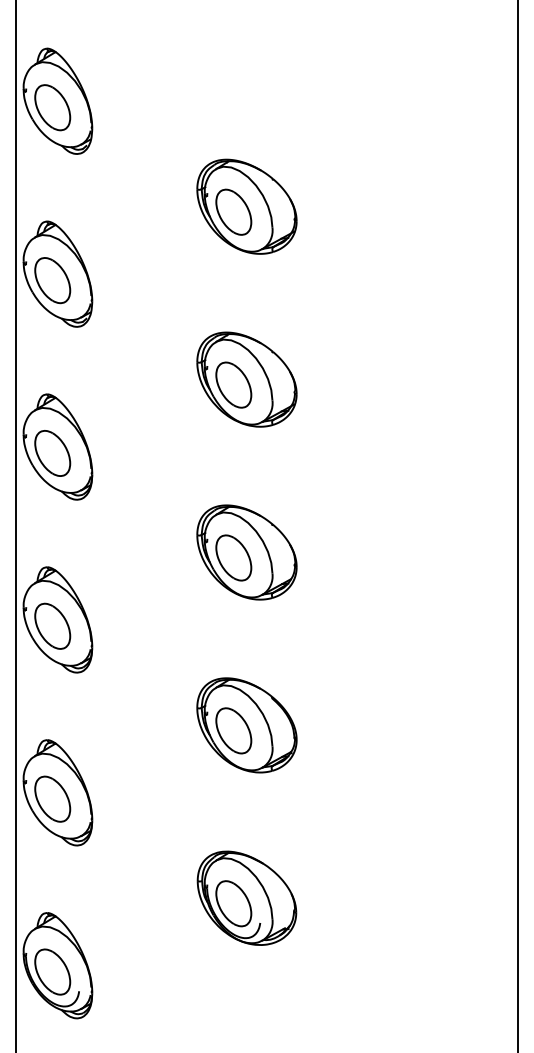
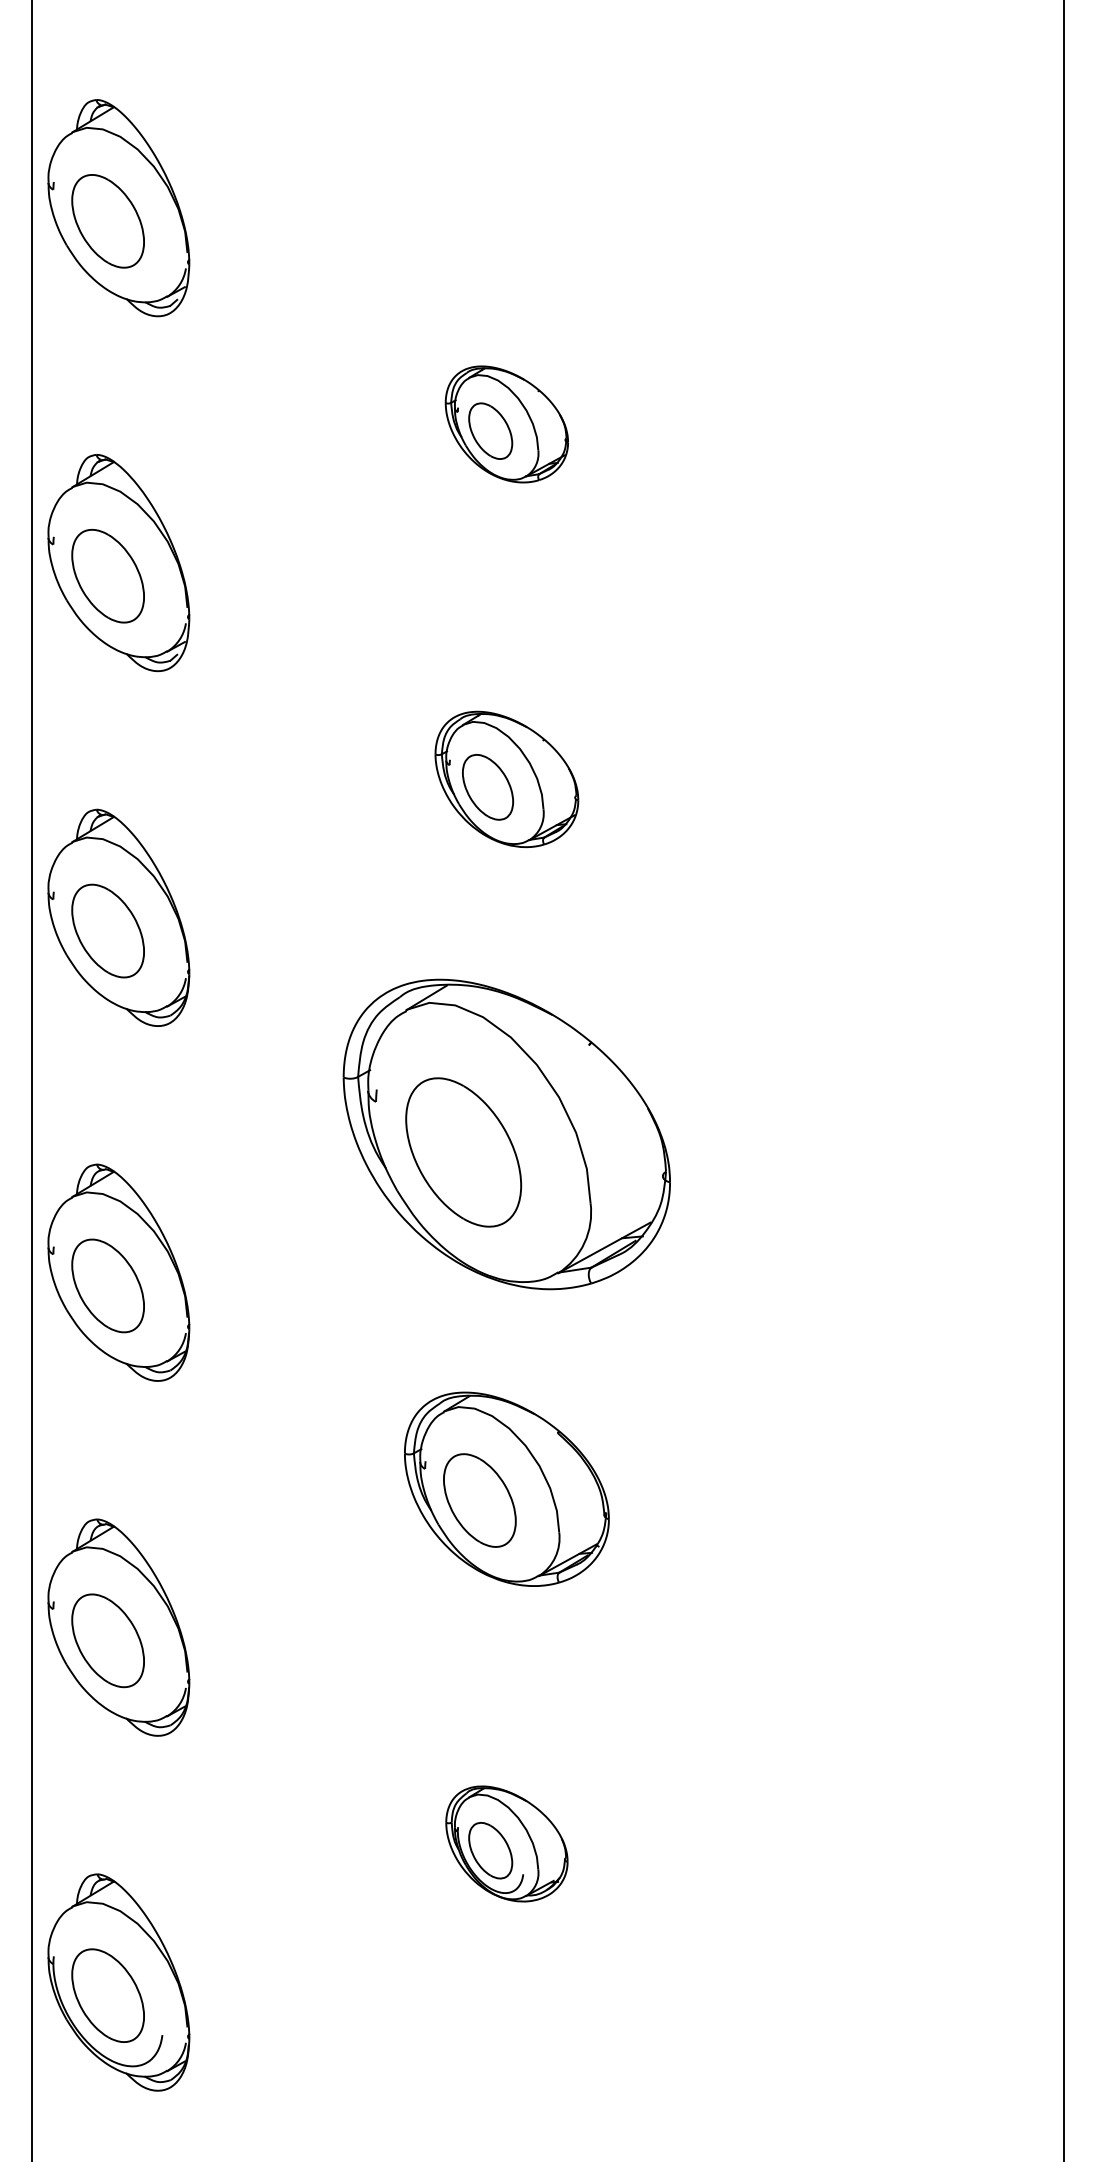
part: (246, 206) -> (505, 424), size x0.6
part: (246, 379) -> (505, 779), size x0.7
part: (246, 552) -> (505, 1134), size x1.6
part: (246, 897) -> (505, 1842), size x0.6

